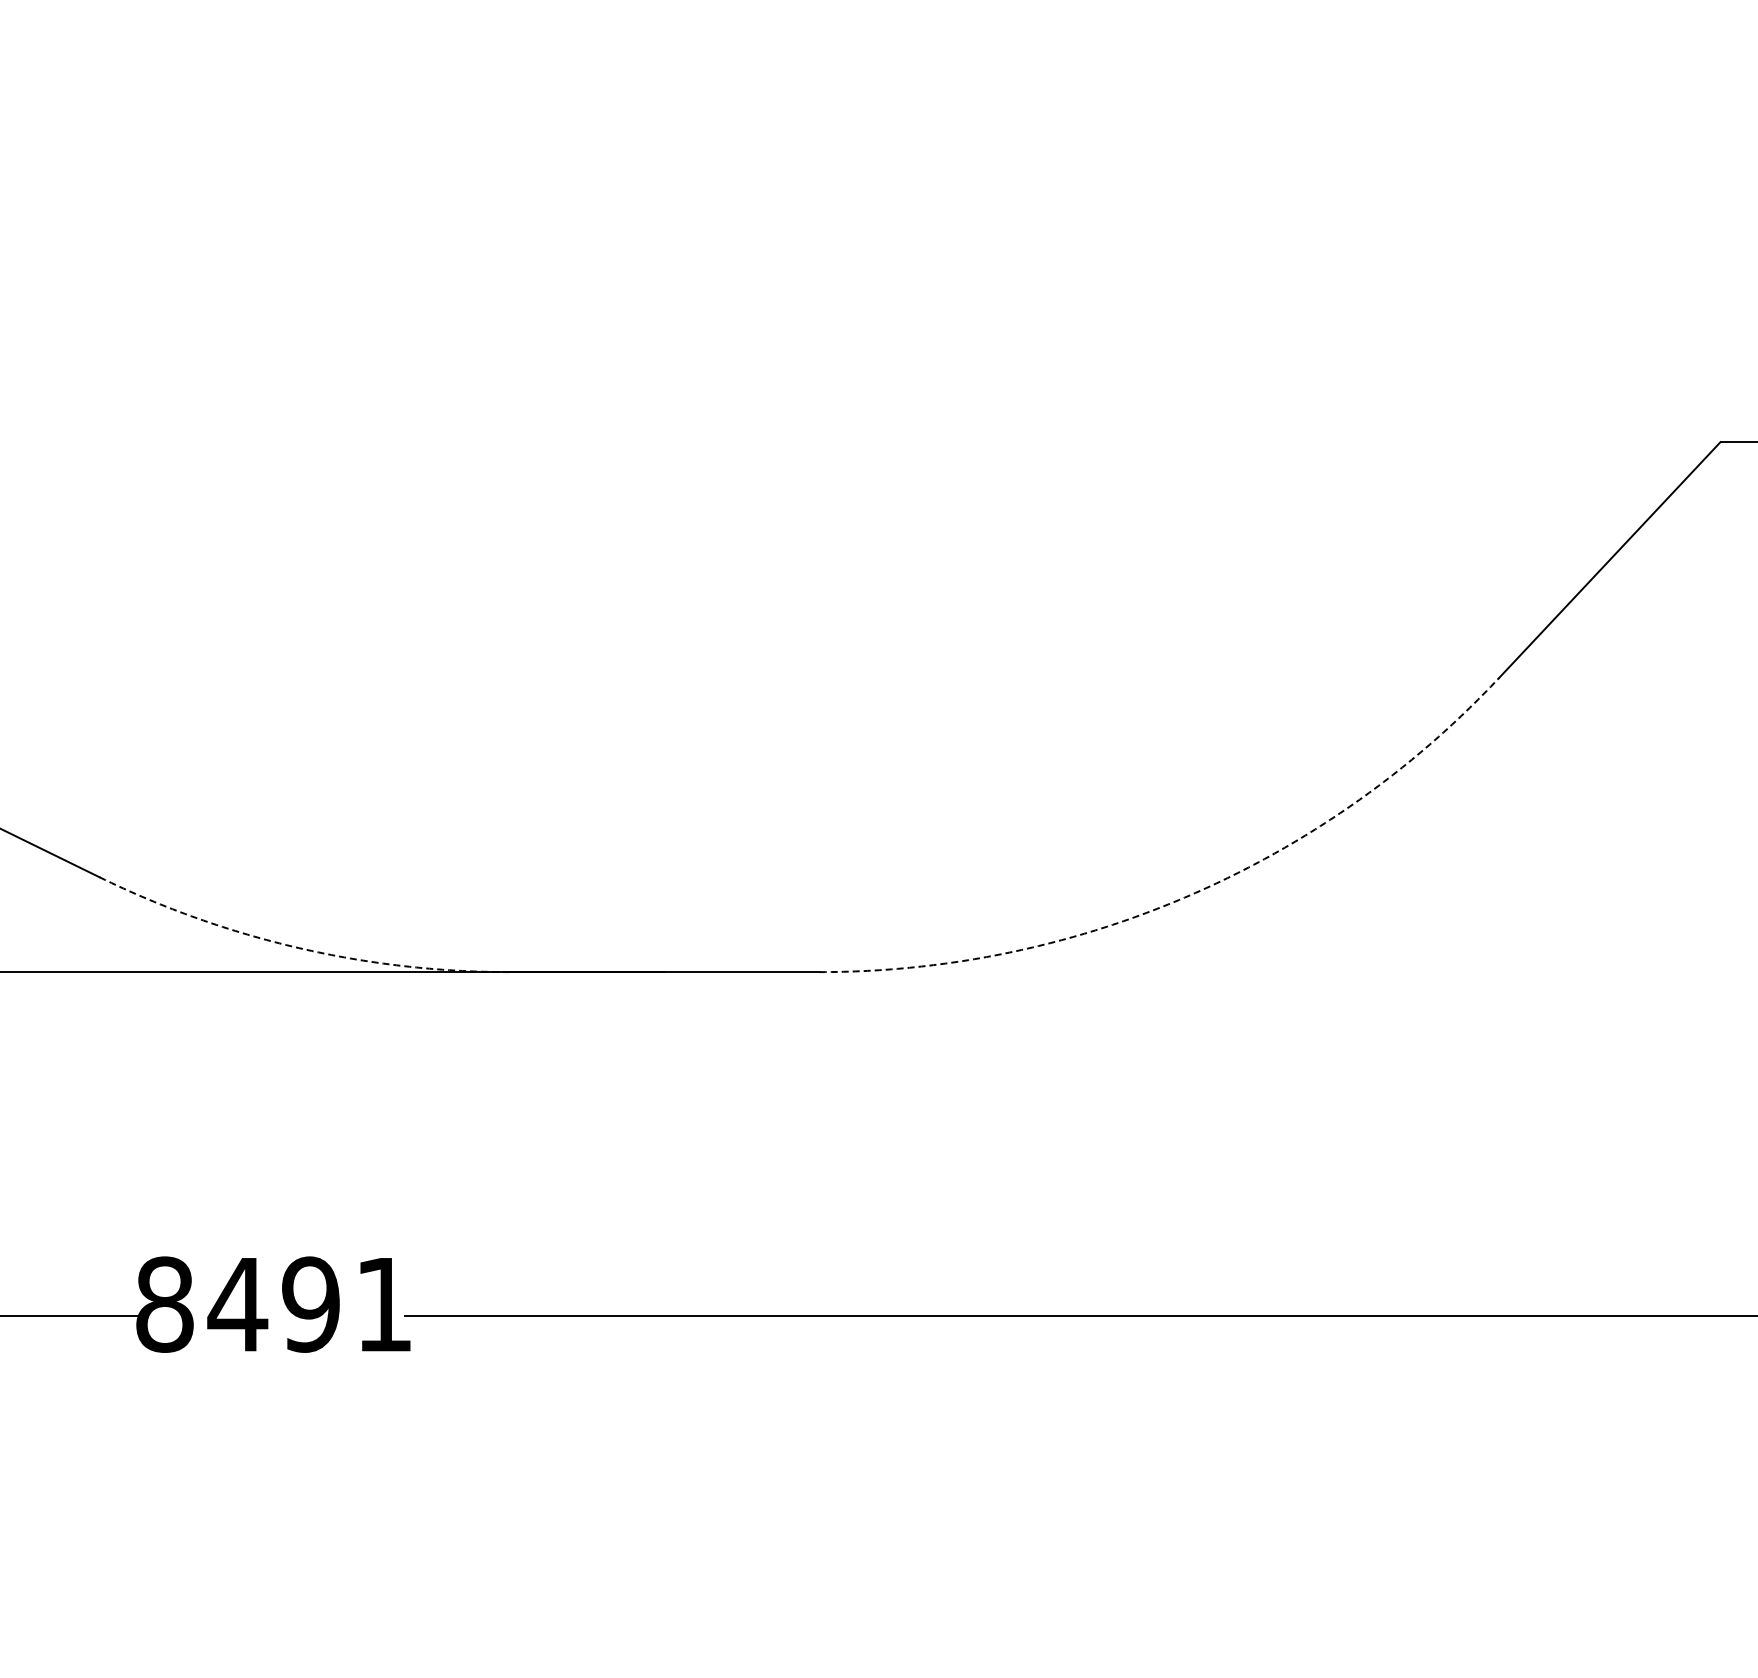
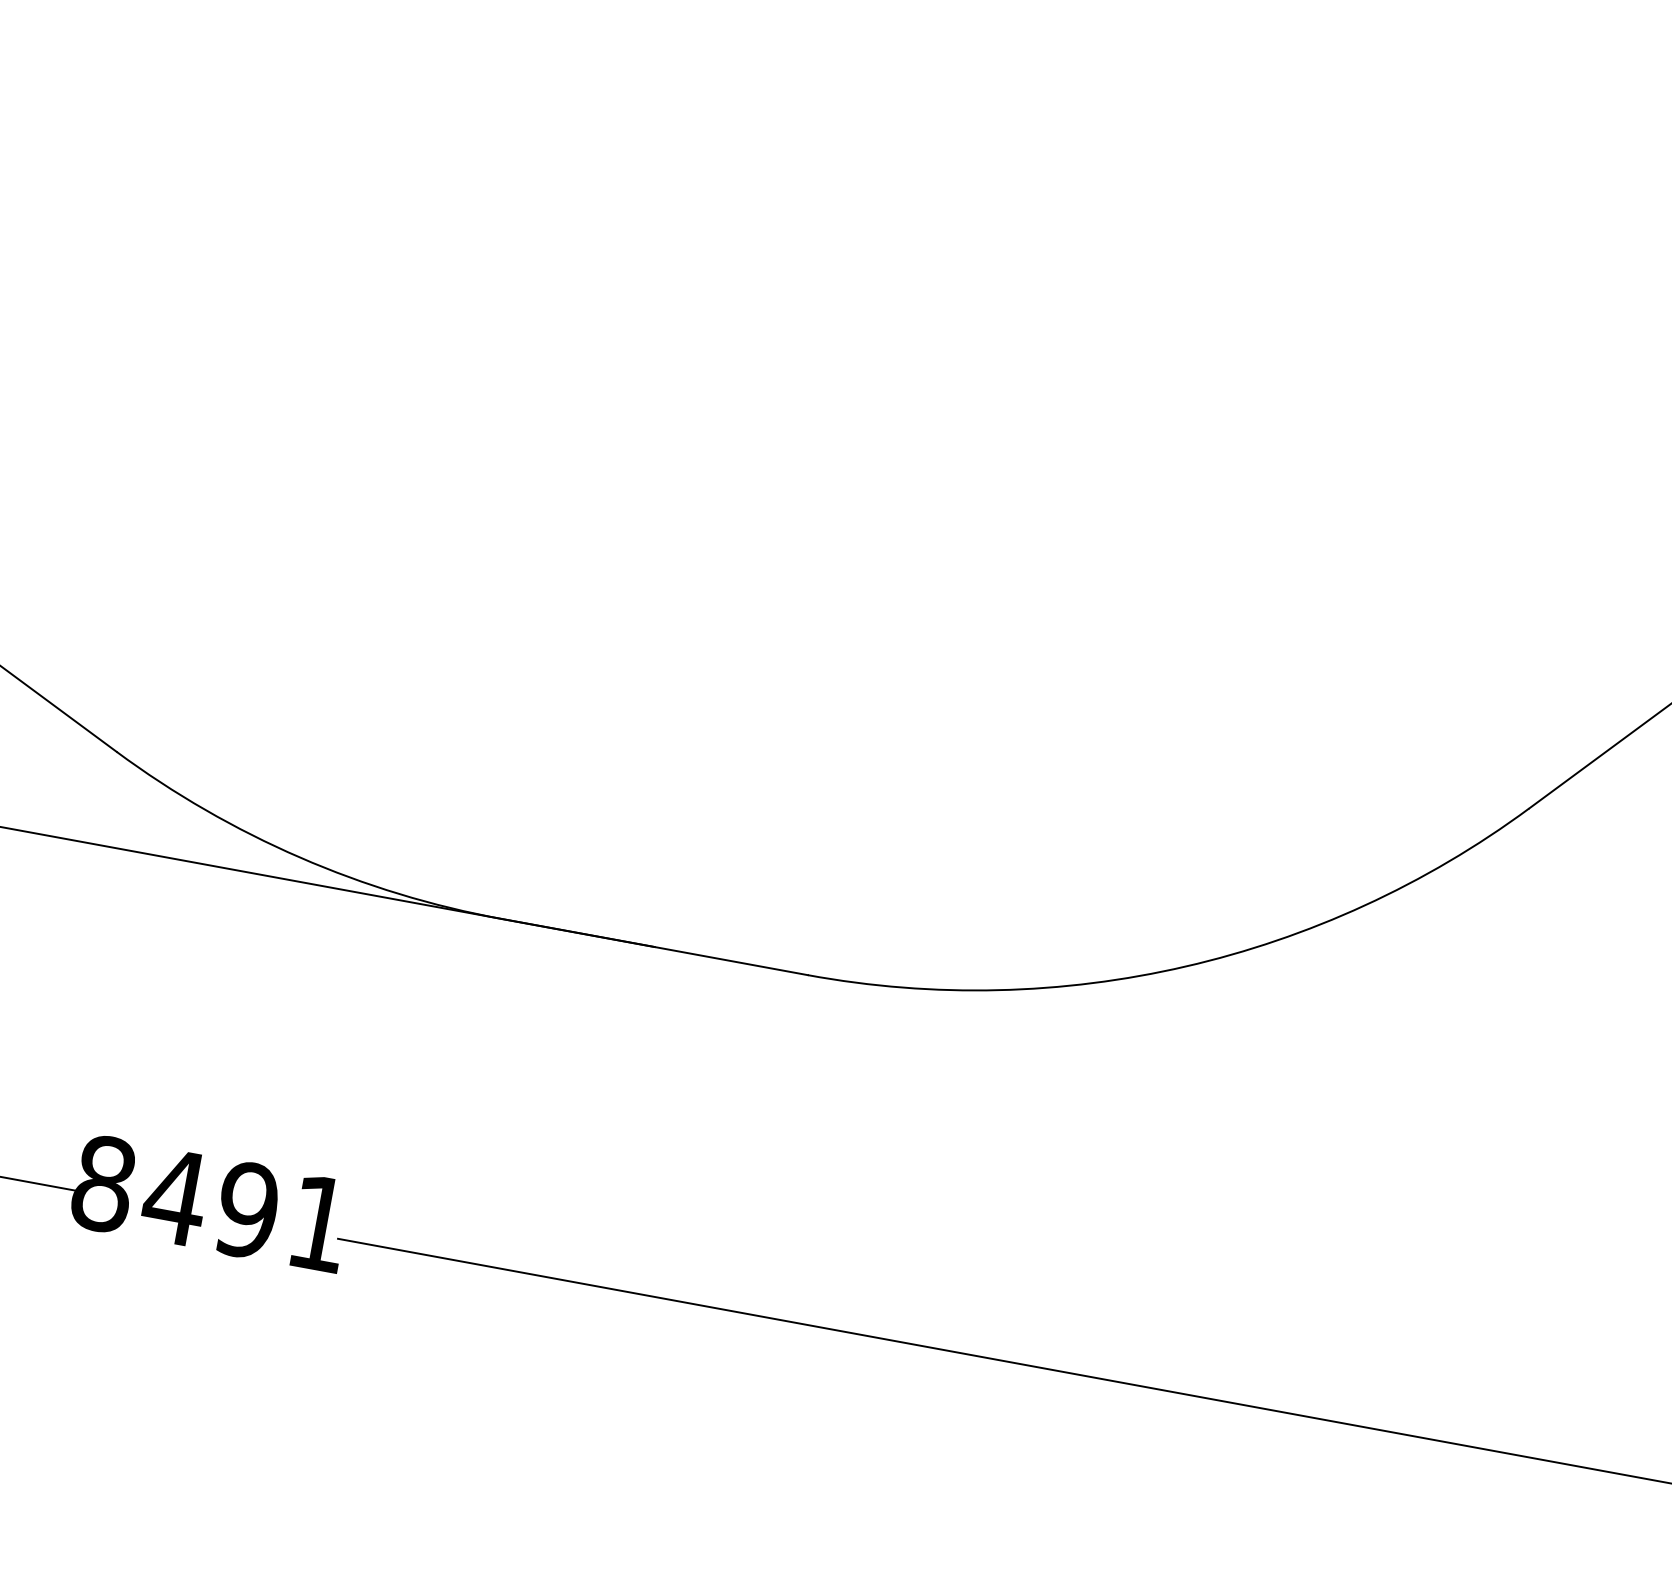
arc: (1189, 895) -> (1185, 966), dashed -> solid
arc: (298, 948) -> (299, 857), dashed -> solid

